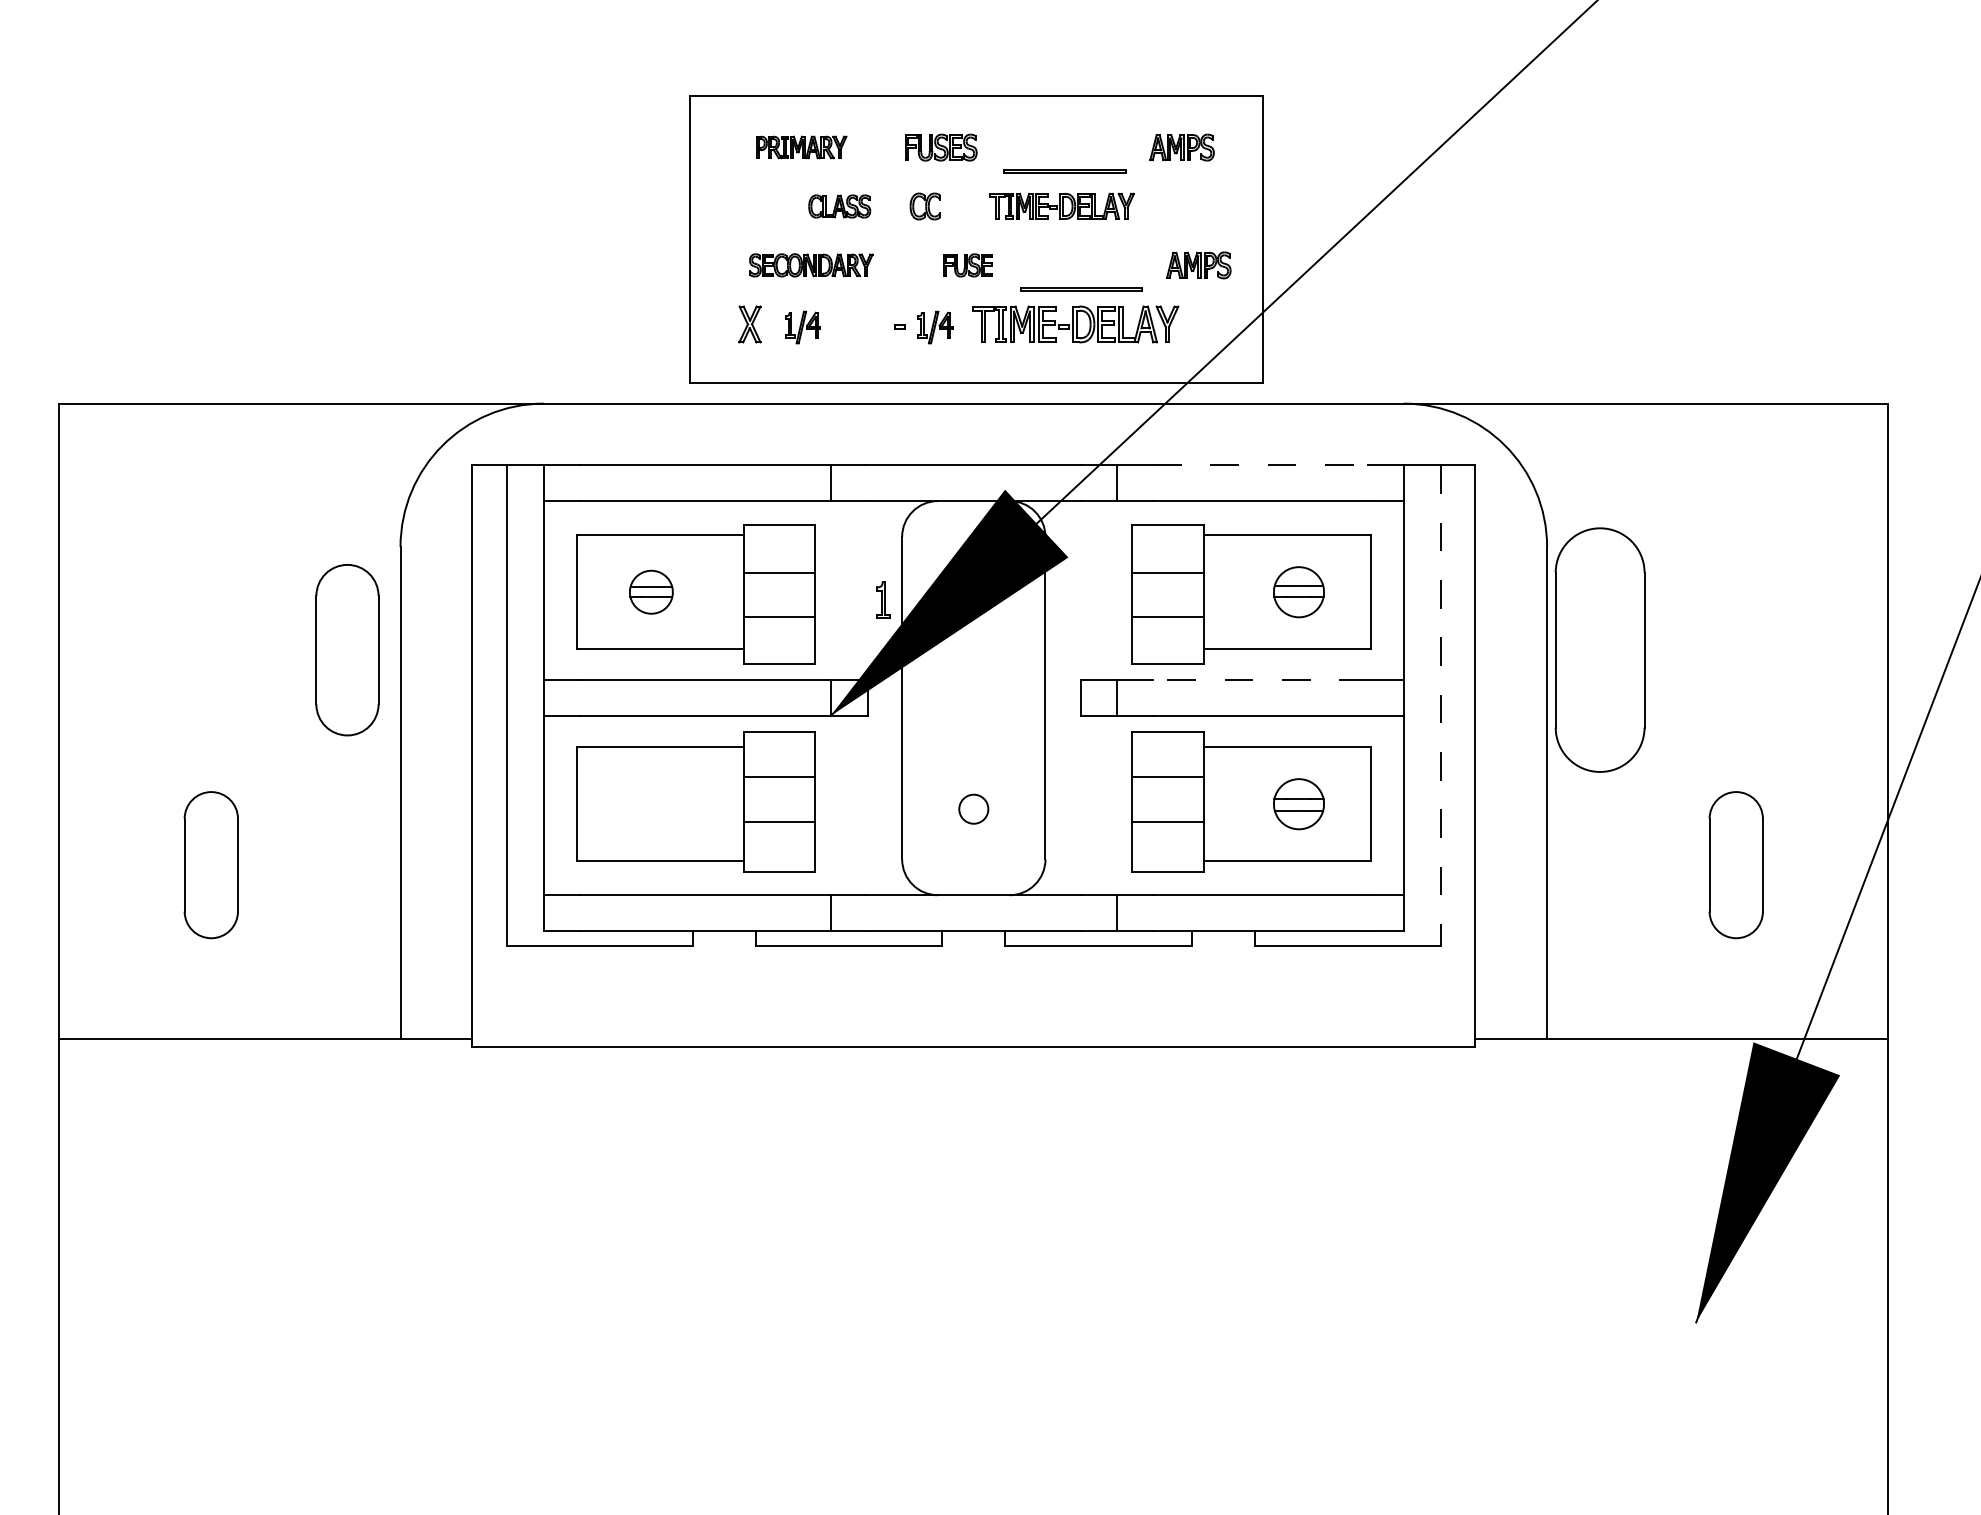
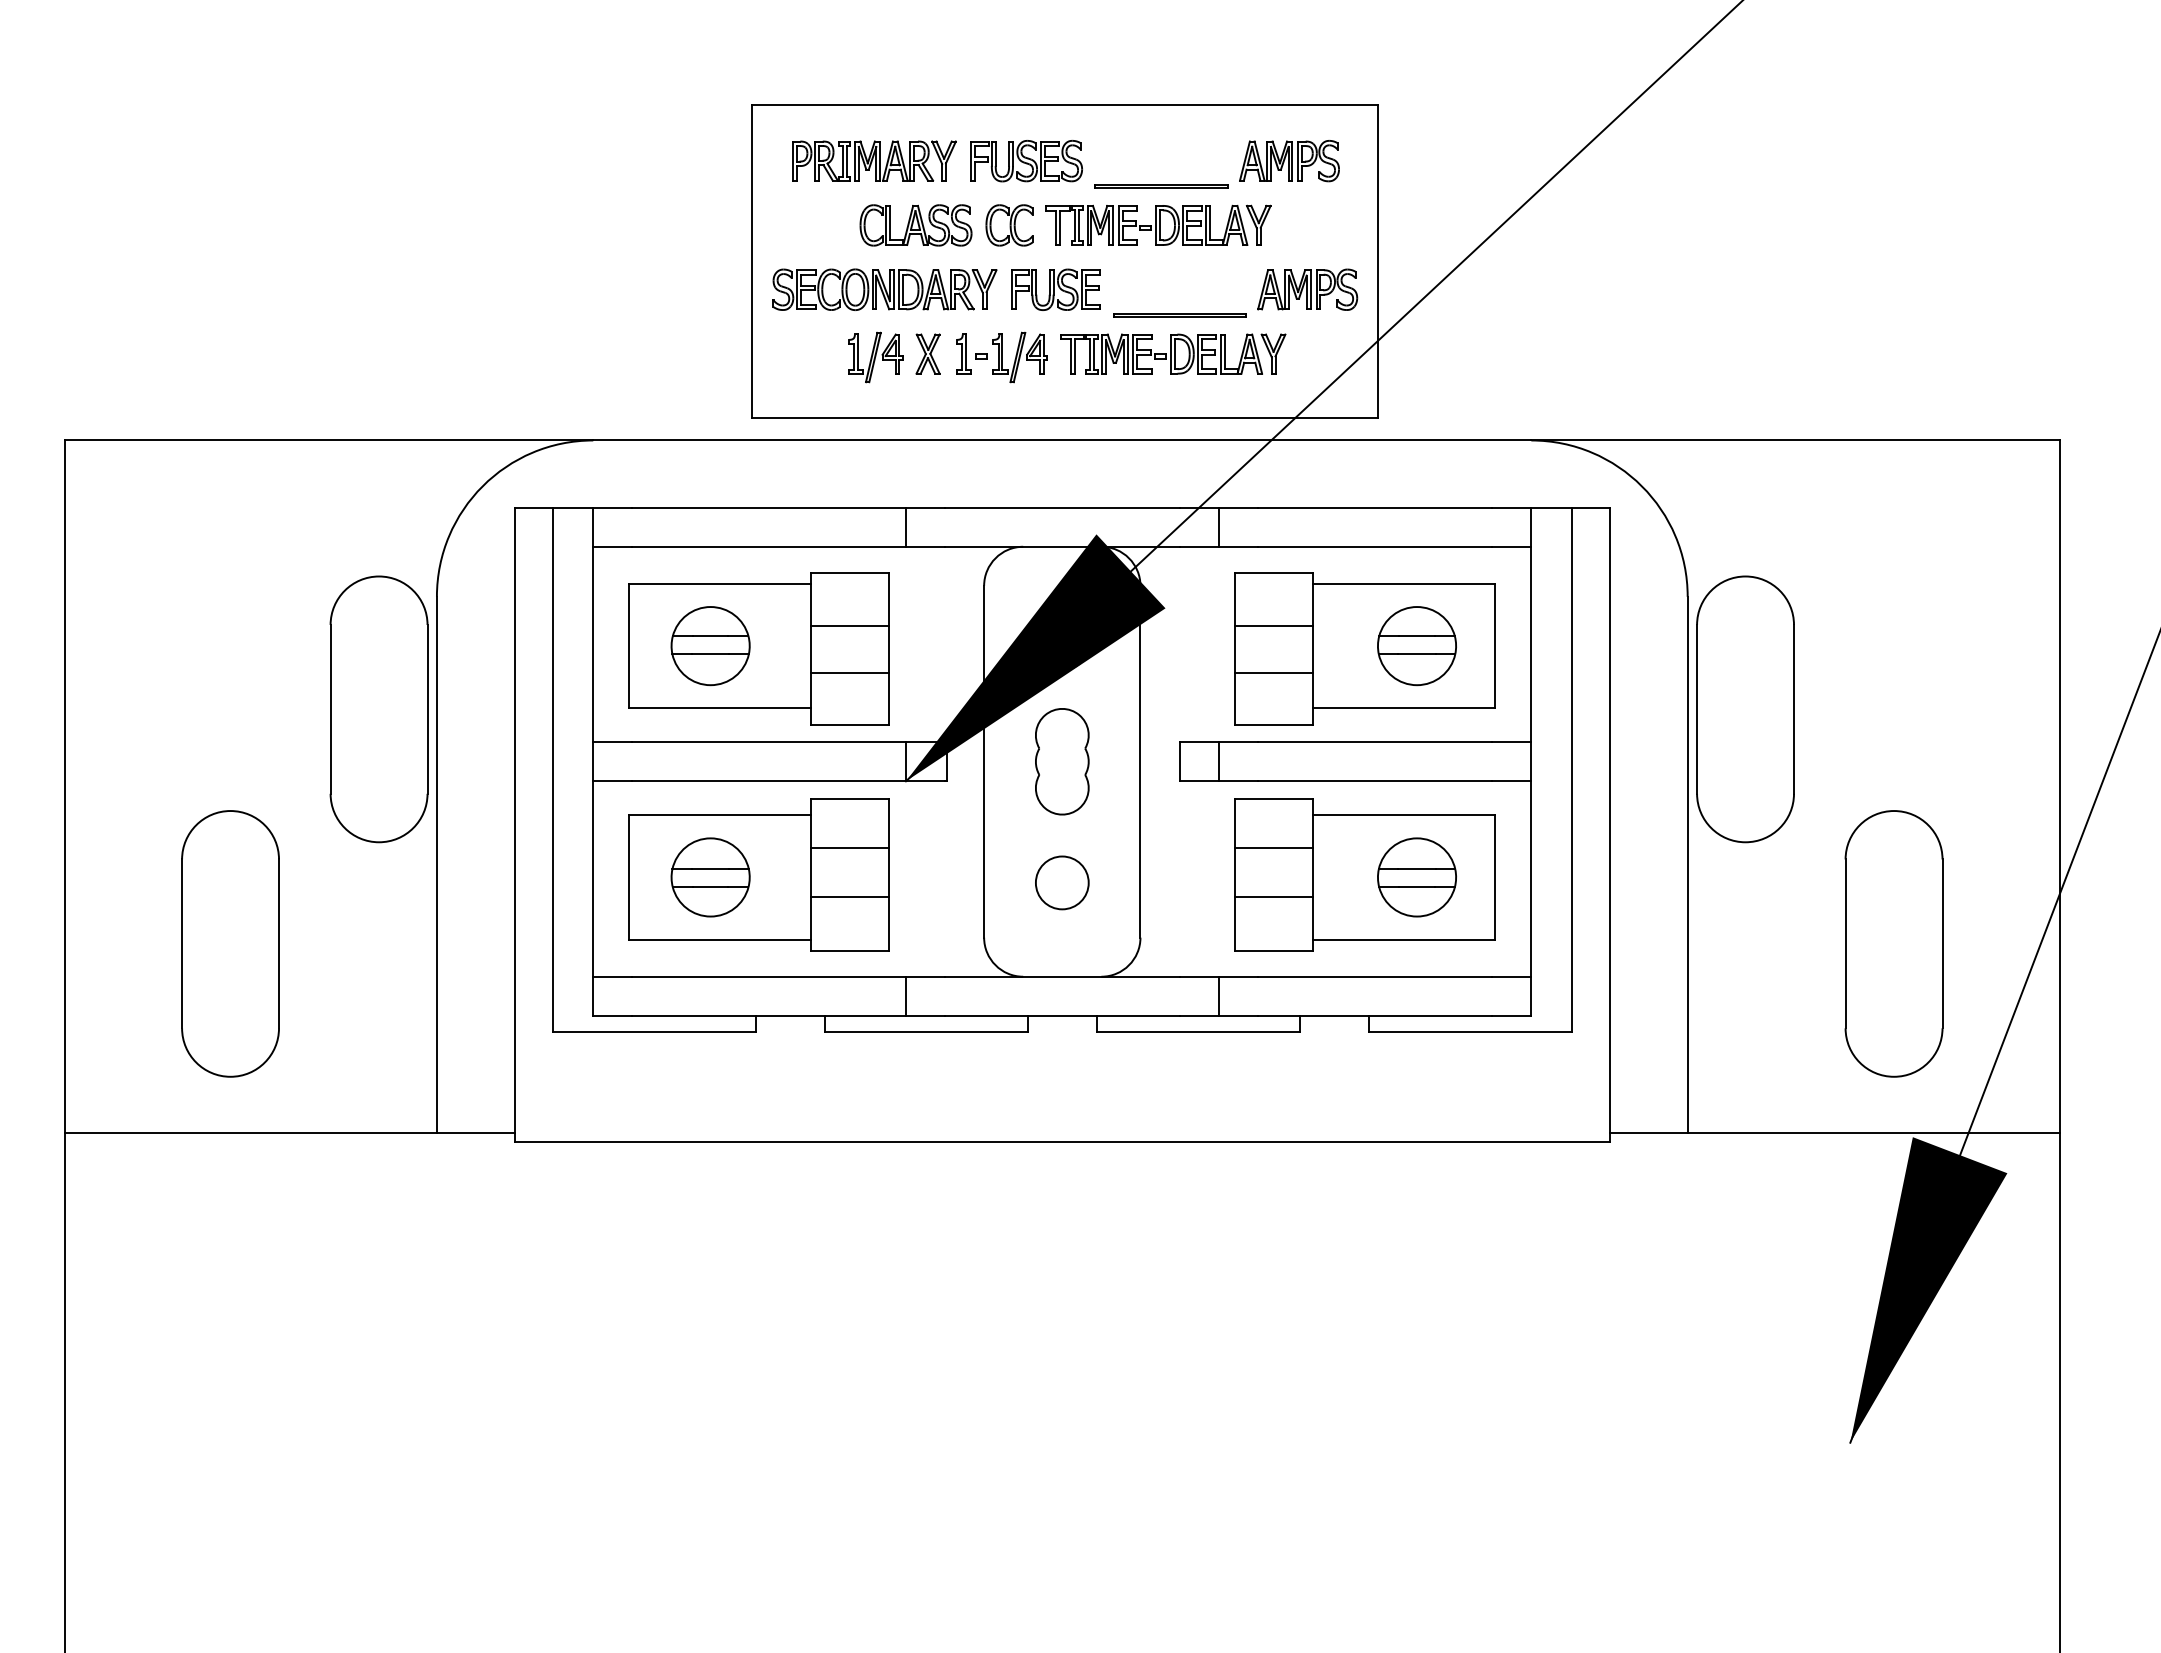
part: (801, 146) -> (874, 160), size x1.67
part: (940, 147) -> (1026, 161), size x1.43
part: (1182, 147) -> (1289, 161), size x1.43
part: (1062, 205) -> (1158, 224), size x1.43
part: (839, 206) -> (915, 225), size x1.67
part: (925, 206) -> (1009, 225), size x1.43
part: (810, 265) -> (884, 289), size x1.67
part: (967, 265) -> (1055, 289), size x1.67
part: (1198, 265) -> (1307, 289), size x1.43
part: (749, 323) -> (927, 353), moved
part: (802, 327) -> (875, 357), size x1.43
part: (934, 327) -> (1019, 357), size x1.43
line: (1260, 465) -> (1375, 507), dashed -> solid
part: (651, 592) -> (710, 646), size x1.67
part: (1298, 592) -> (1416, 646), size x1.43
part: (883, 599) -> (963, 353), moved
part: (346, 650) -> (378, 709), size x1.43
line: (1260, 680) -> (1374, 742), dashed -> solid
part: (973, 697) -> (1062, 761), added
line: (1440, 706) -> (1571, 770), dashed -> solid
part: (651, 804) -> (710, 877), added
part: (1298, 804) -> (1416, 877), size x1.43
circle: (973, 808) -> (1061, 882), size x1.67
part: (211, 864) -> (230, 943), size x1.67
part: (1735, 864) -> (1893, 943), size x1.67

